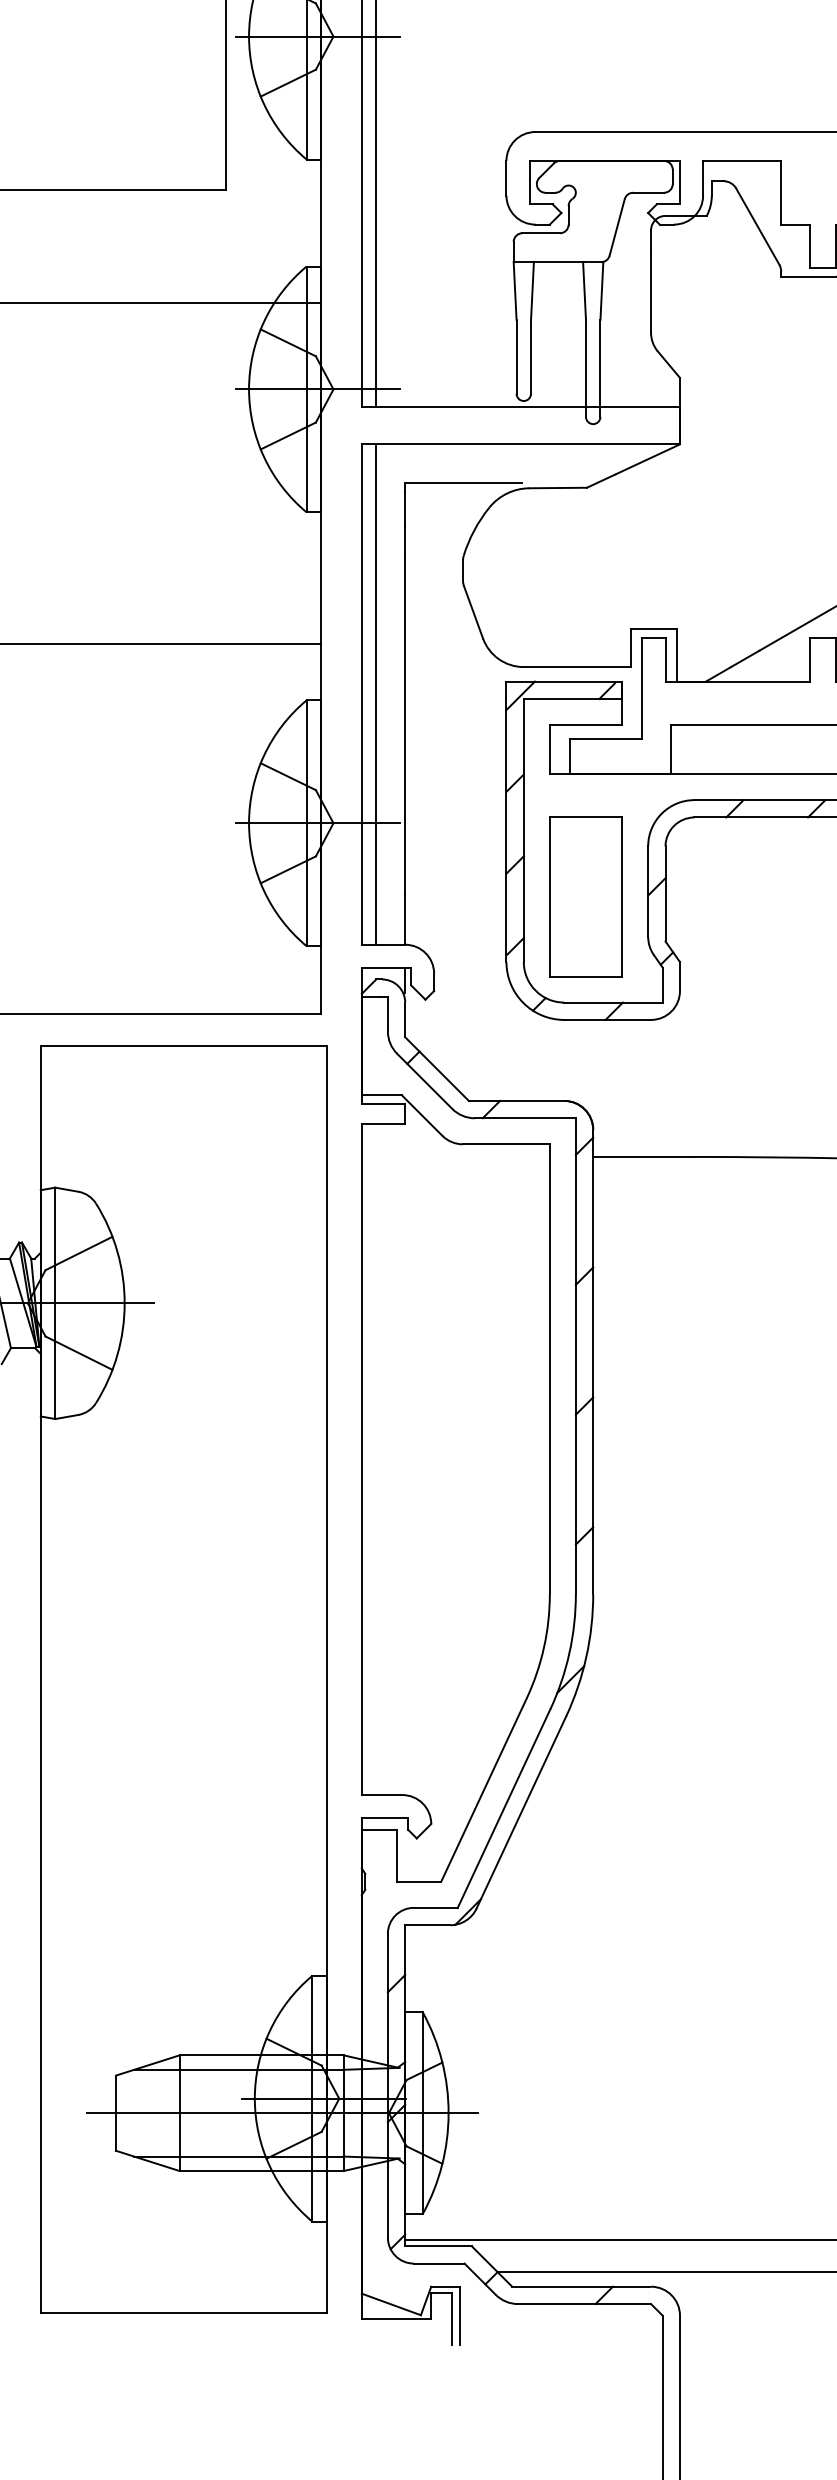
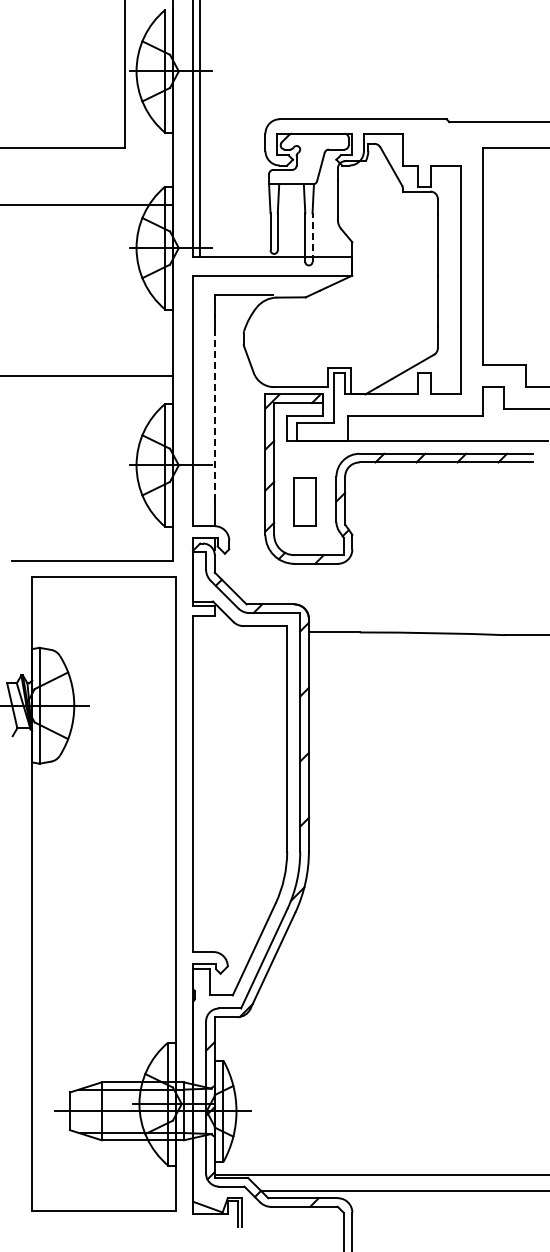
line: (600, 368) -> (312, 237), solid -> dashed
line: (376, 693) -> (200, 400), removed
line: (404, 723) -> (214, 415), solid -> dashed
part: (584, 895) -> (304, 501), size x0.6

